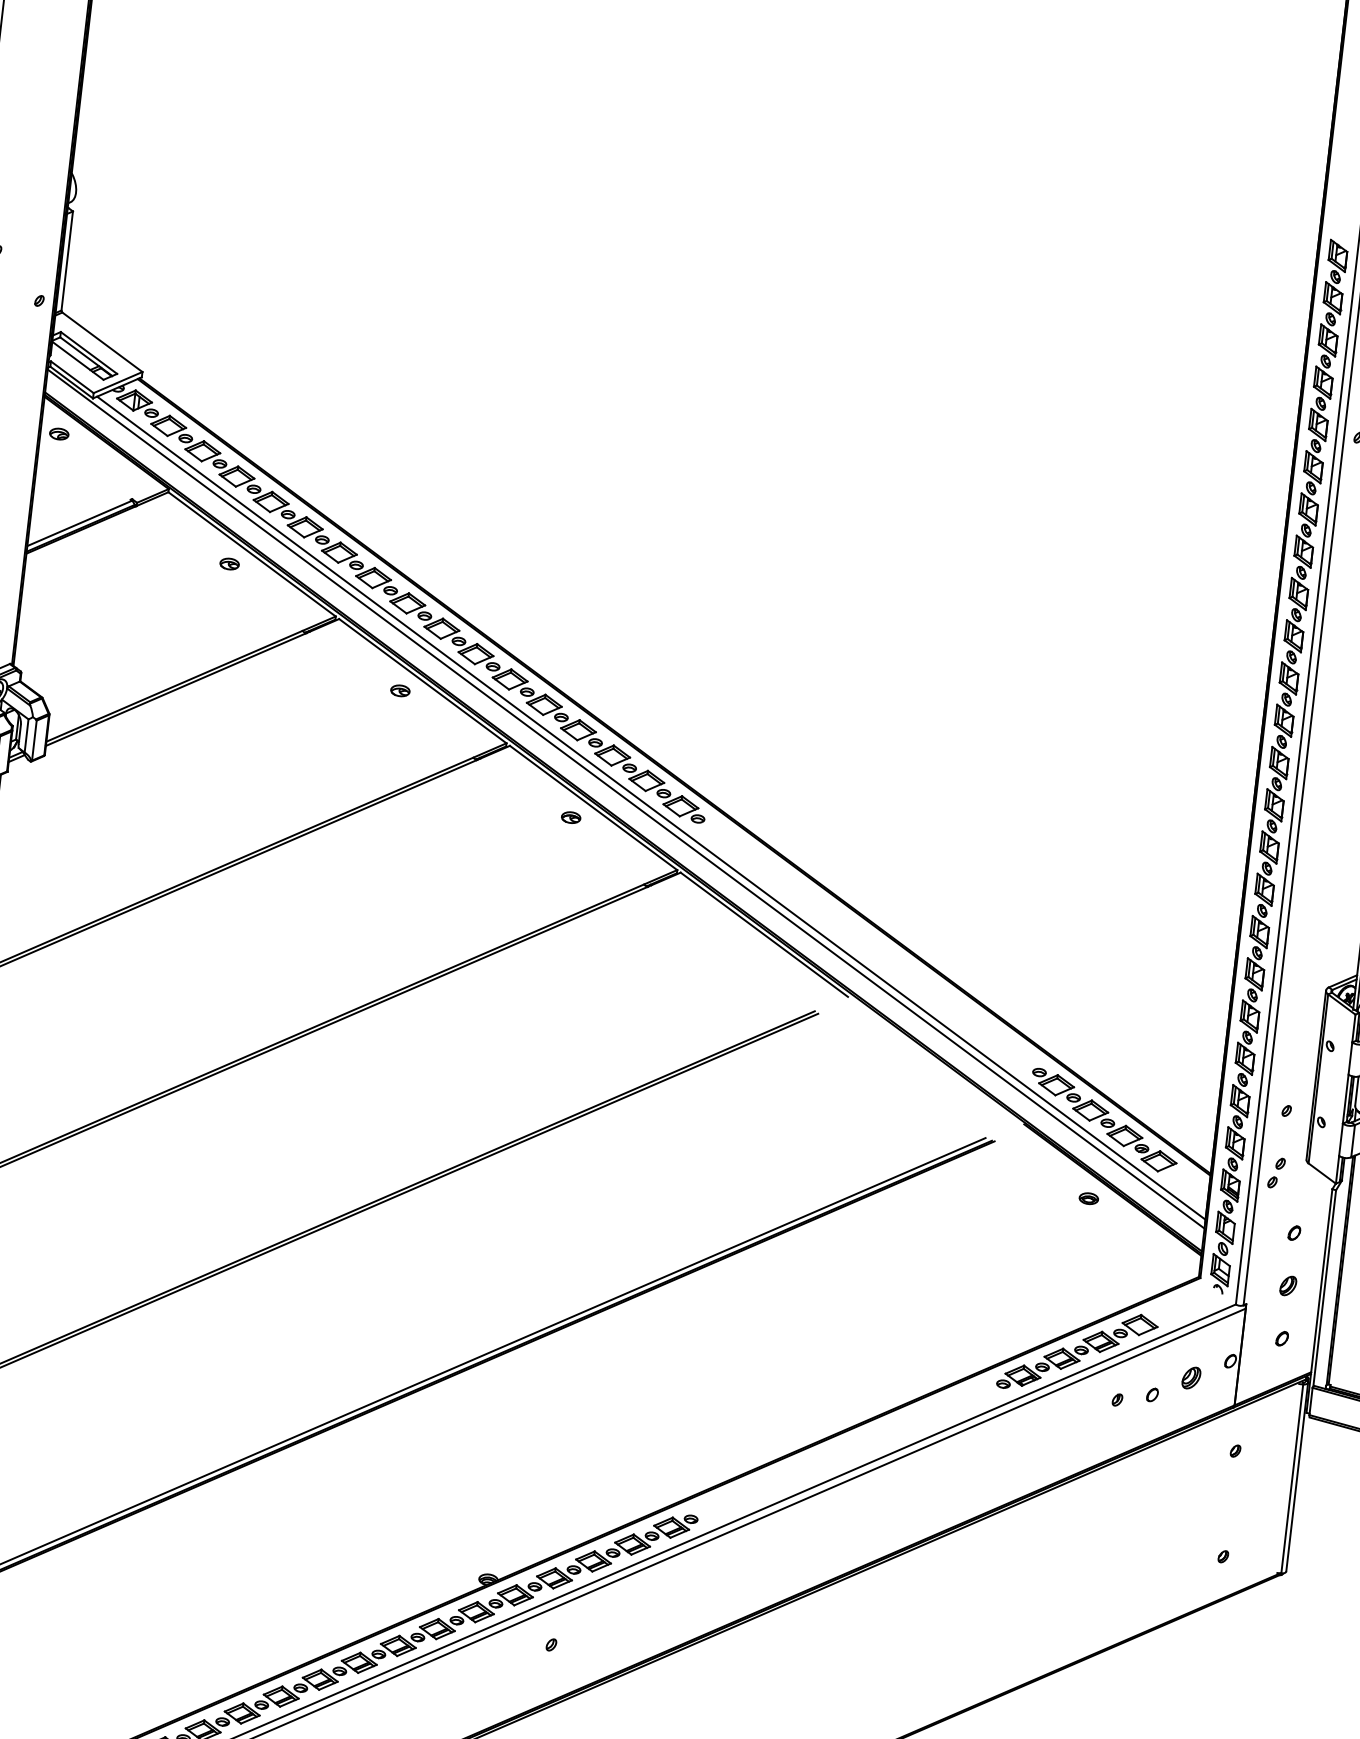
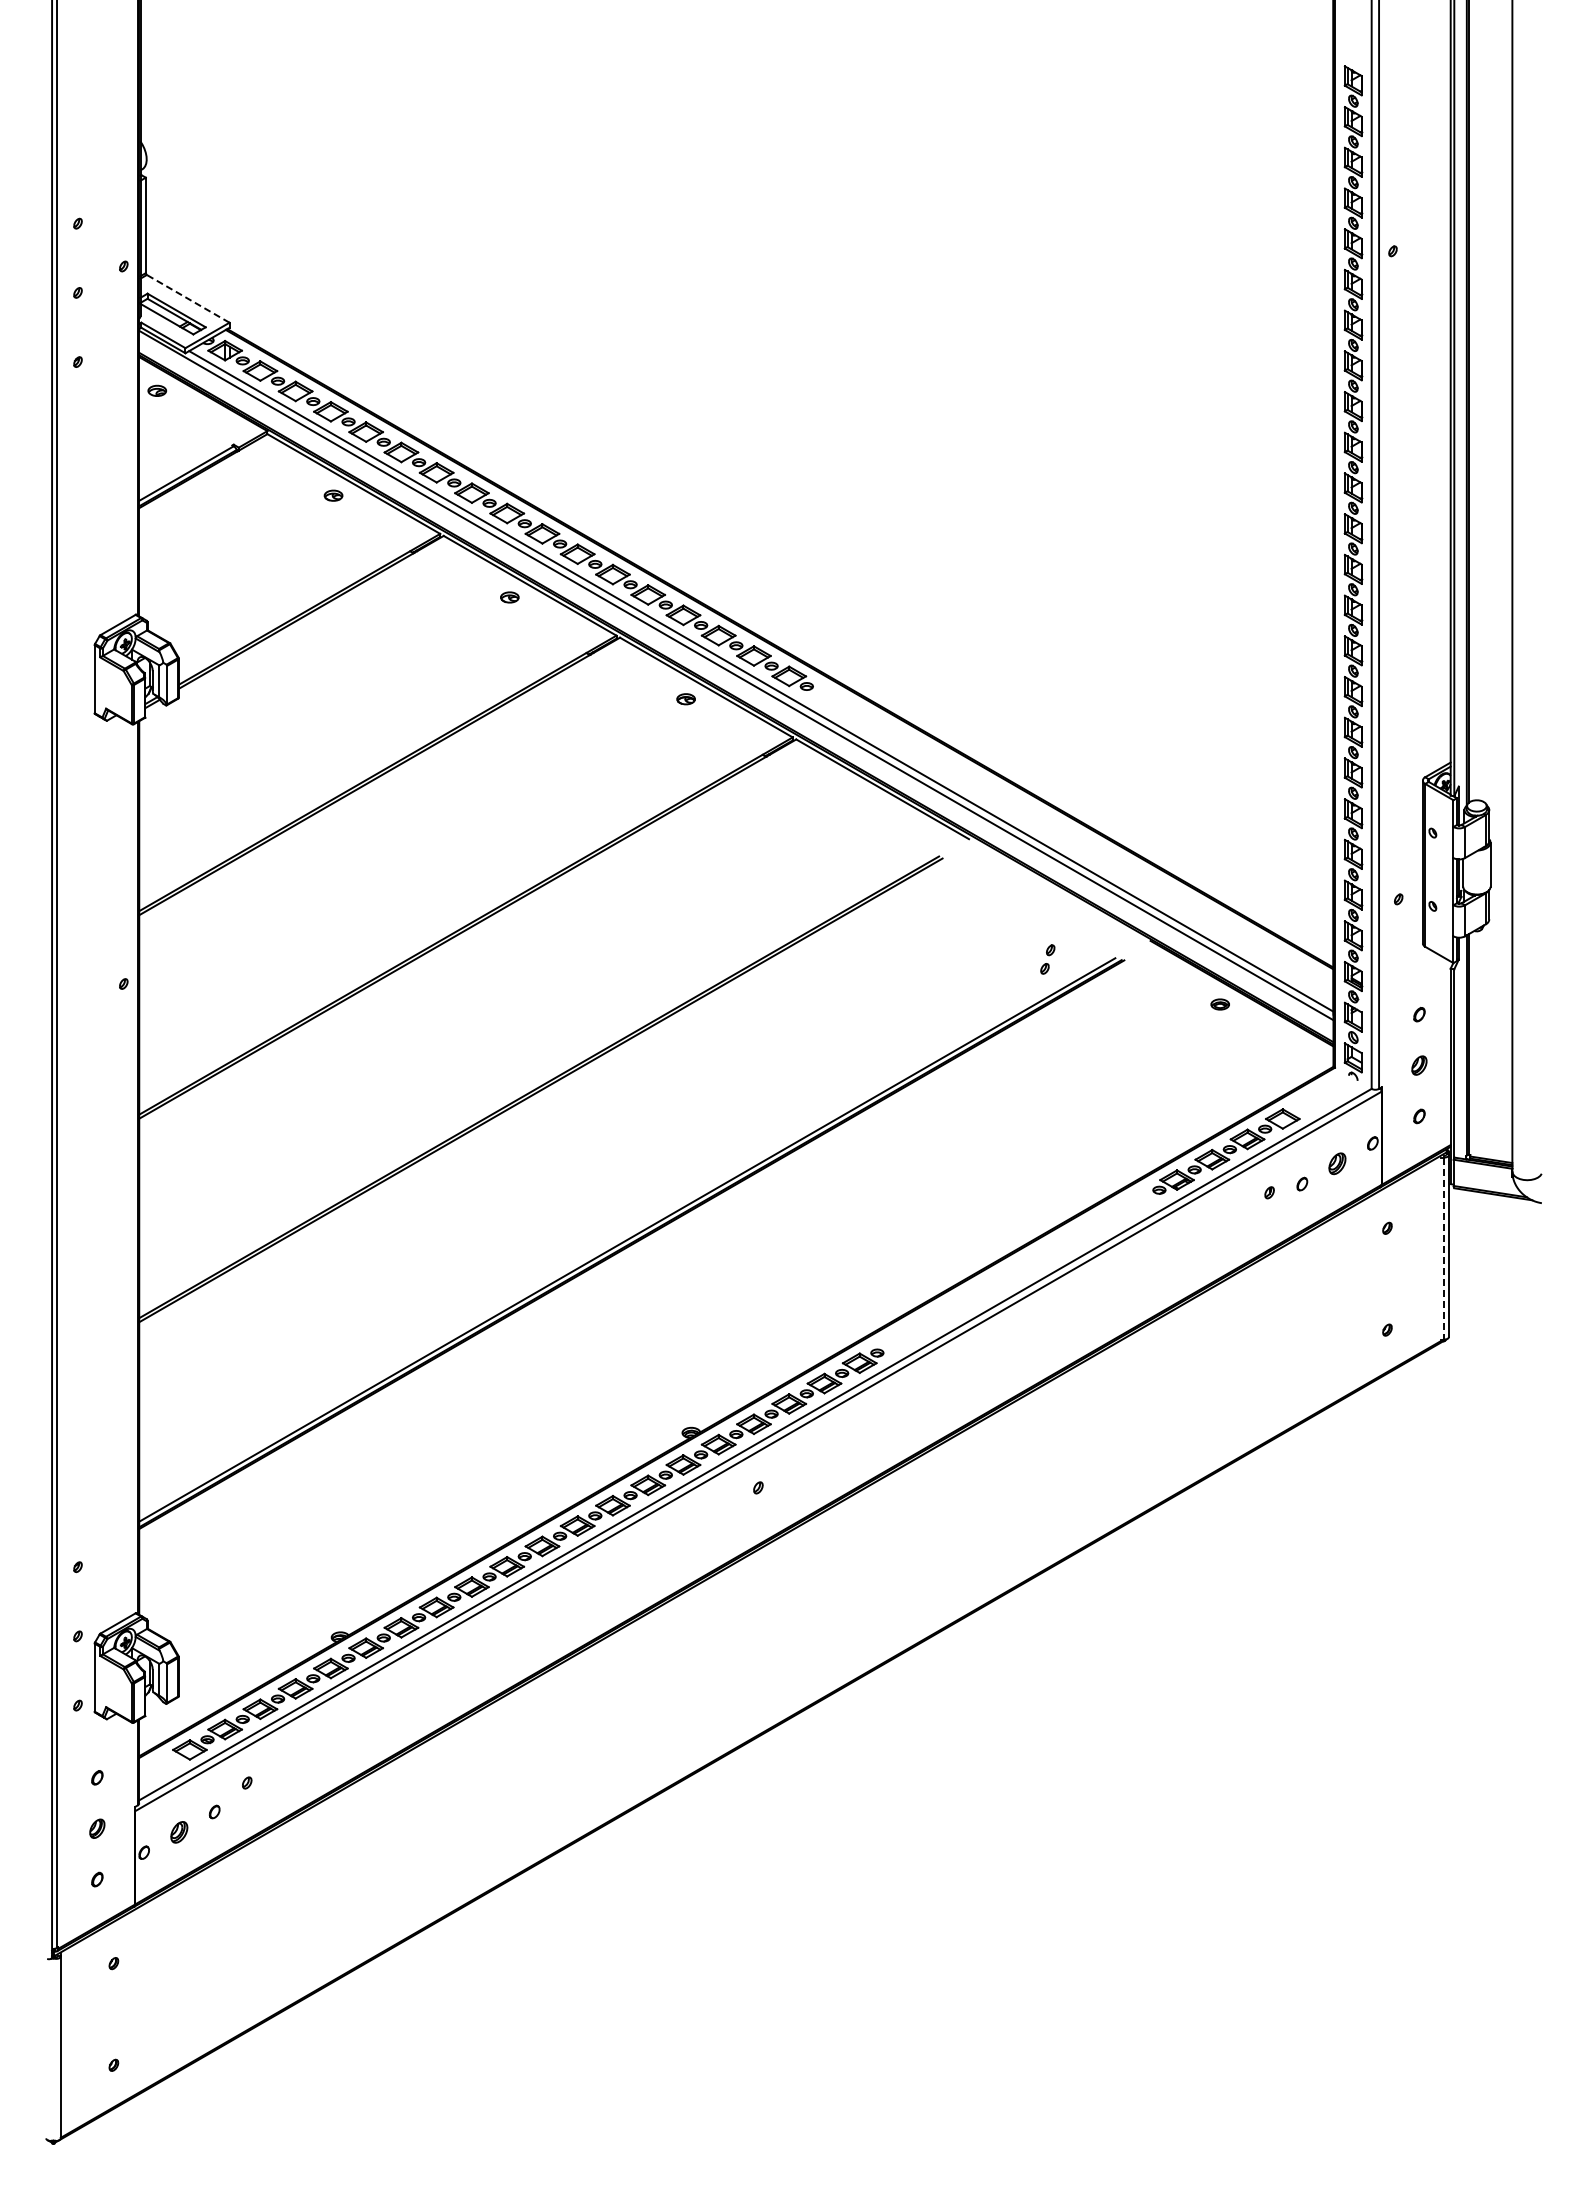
line: (102, 341) -> (188, 298), solid -> dashed
part: (1104, 1120) -> (1226, 928), removed
part: (1276, 1173) -> (1047, 959), moved
line: (1292, 1479) -> (1444, 1249), solid -> dashed

